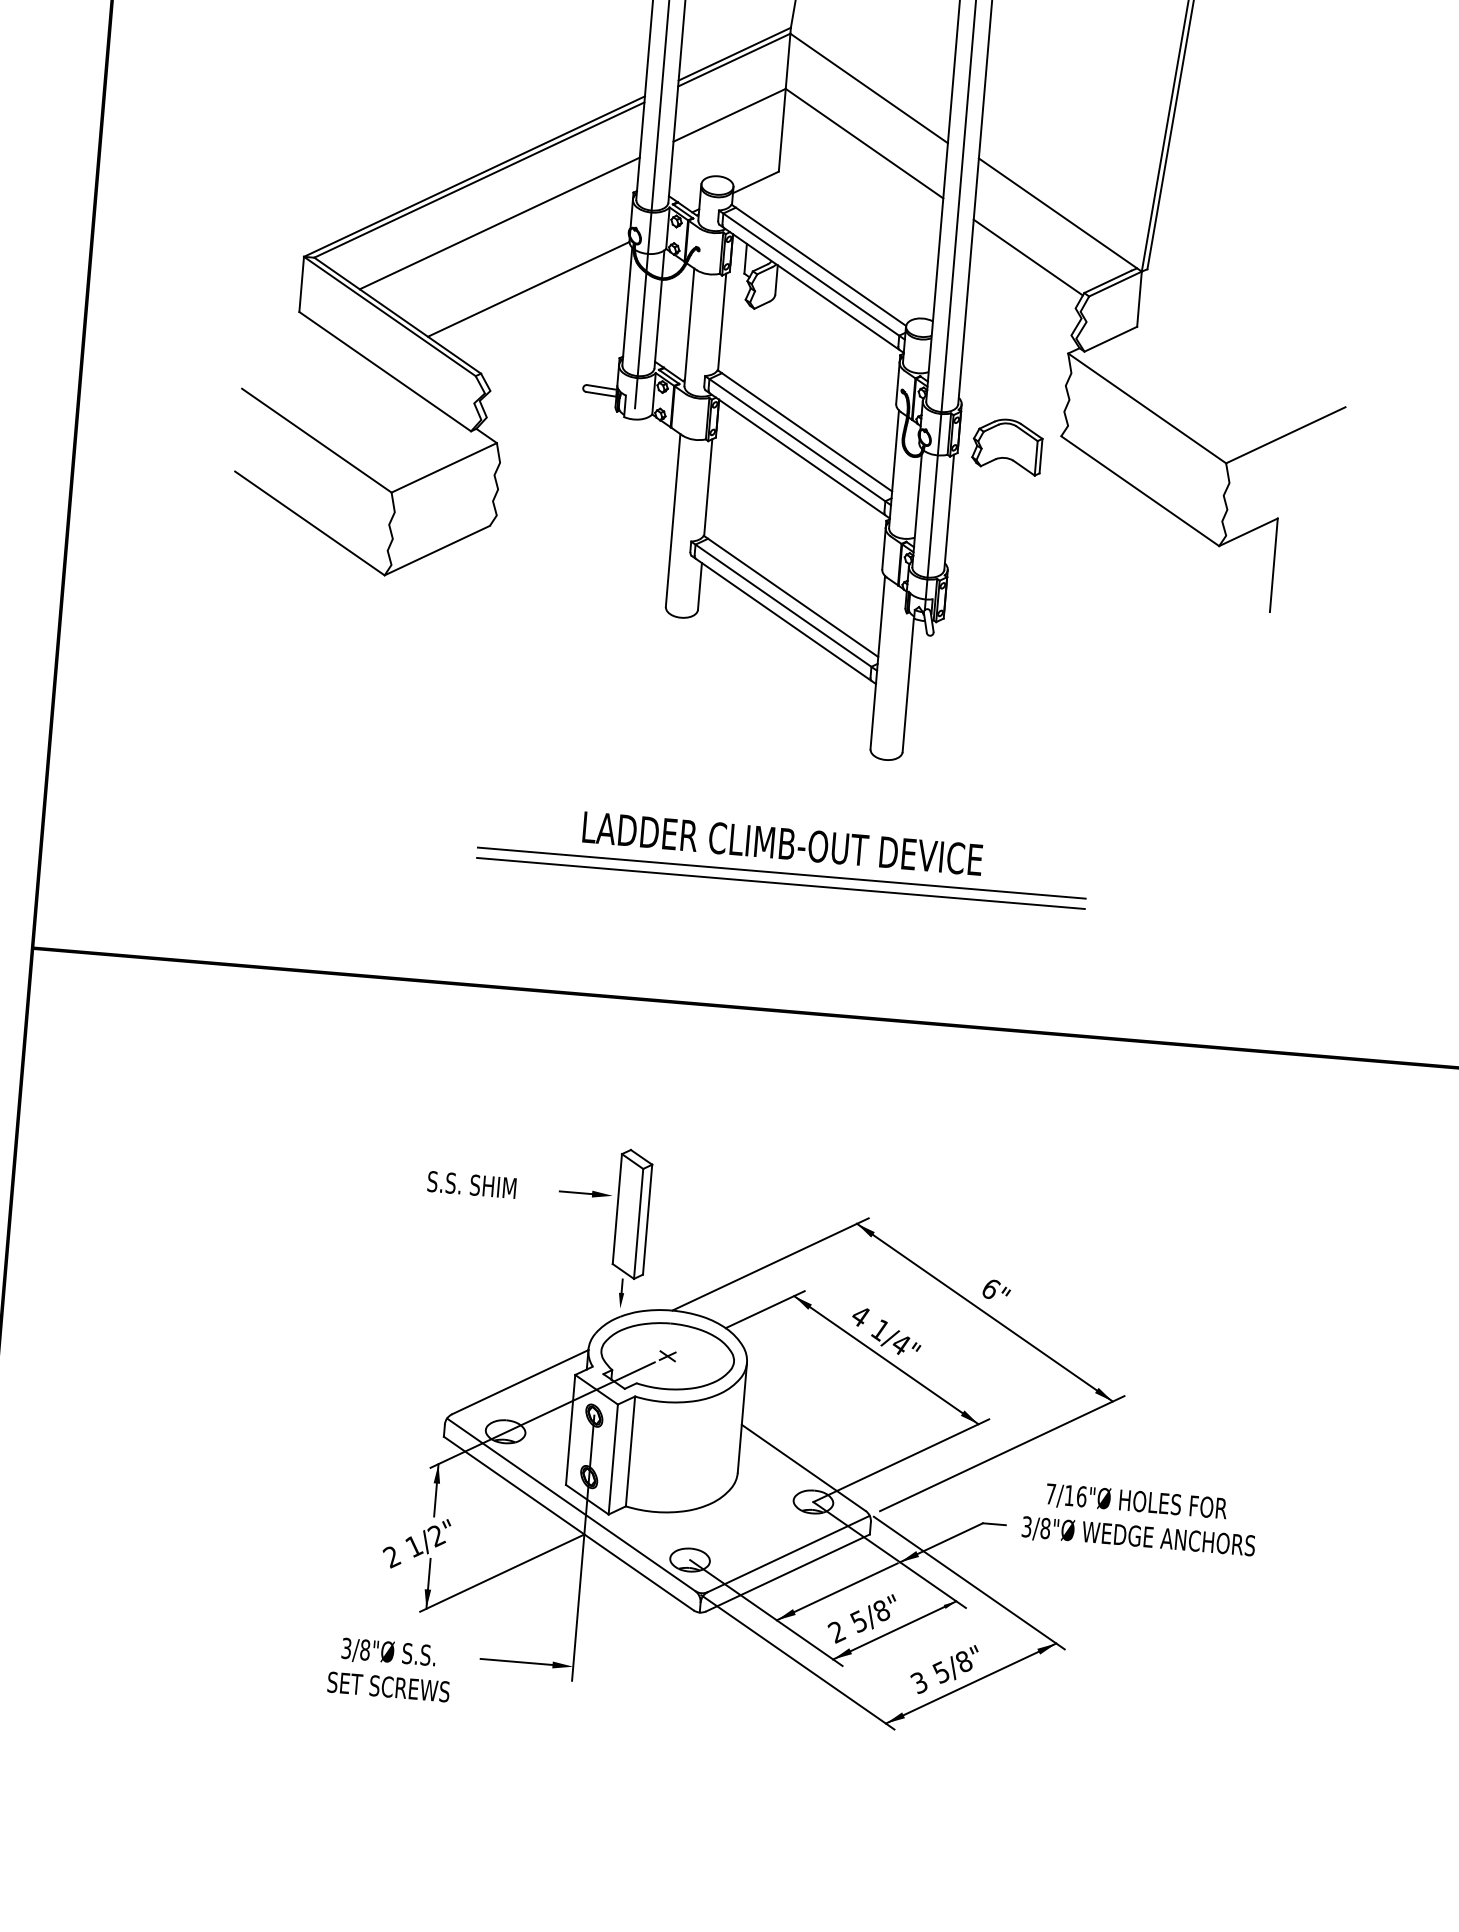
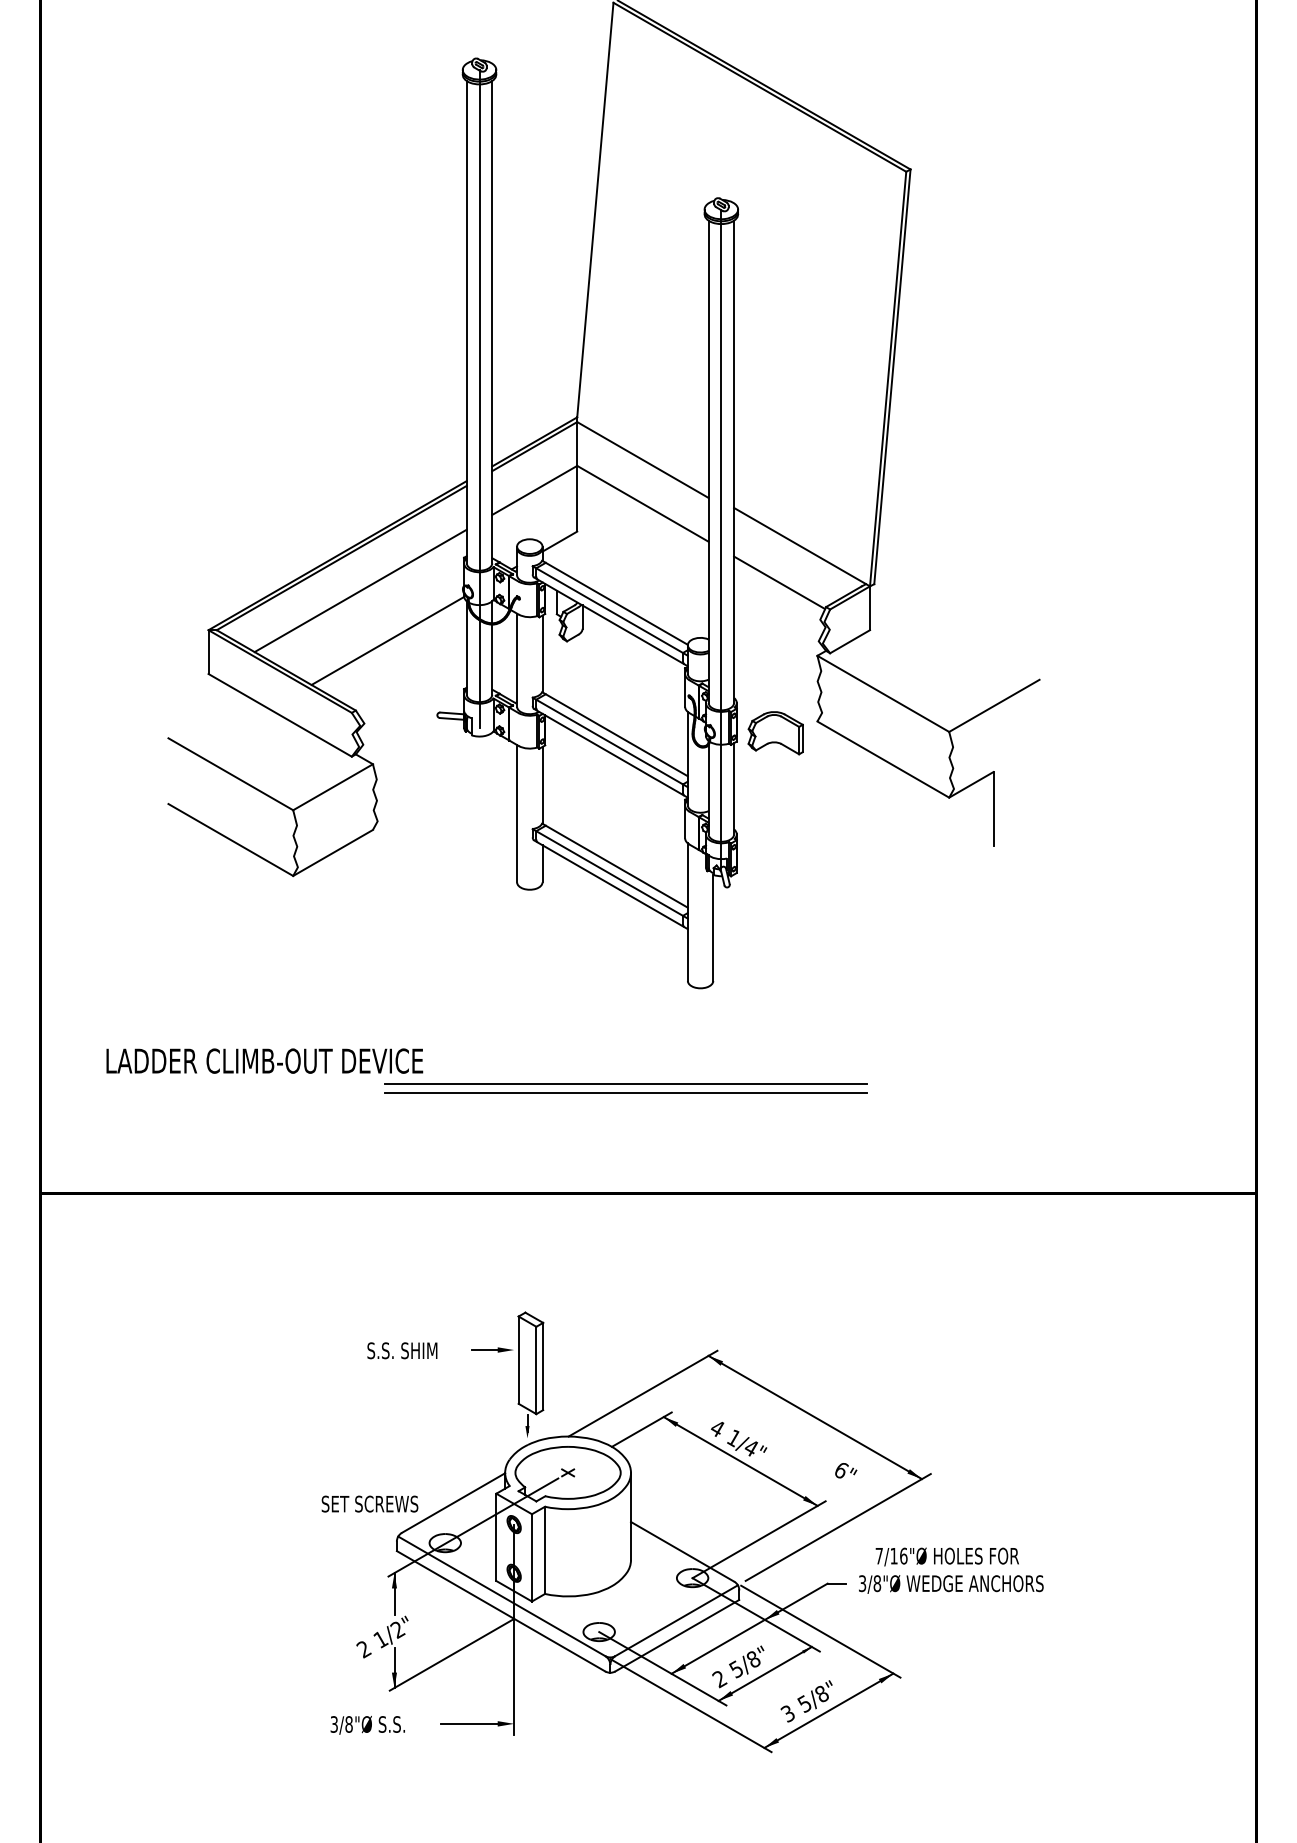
text: (782, 842) -> (264, 1060), moved
text: (997, 1289) -> (846, 1470), moved
text: (388, 1686) -> (369, 1503), moved

